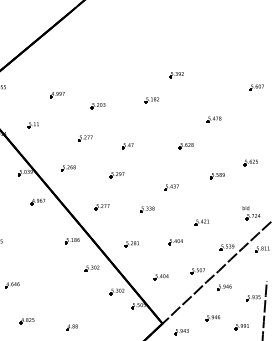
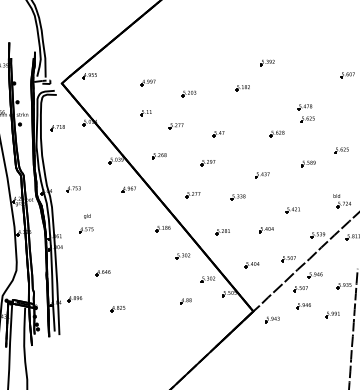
part: (32, 125) -> (145, 113), moved
part: (216, 131) -> (307, 119), added
part: (209, 301) -> (300, 289), added
part: (71, 327) -> (185, 301), moved

